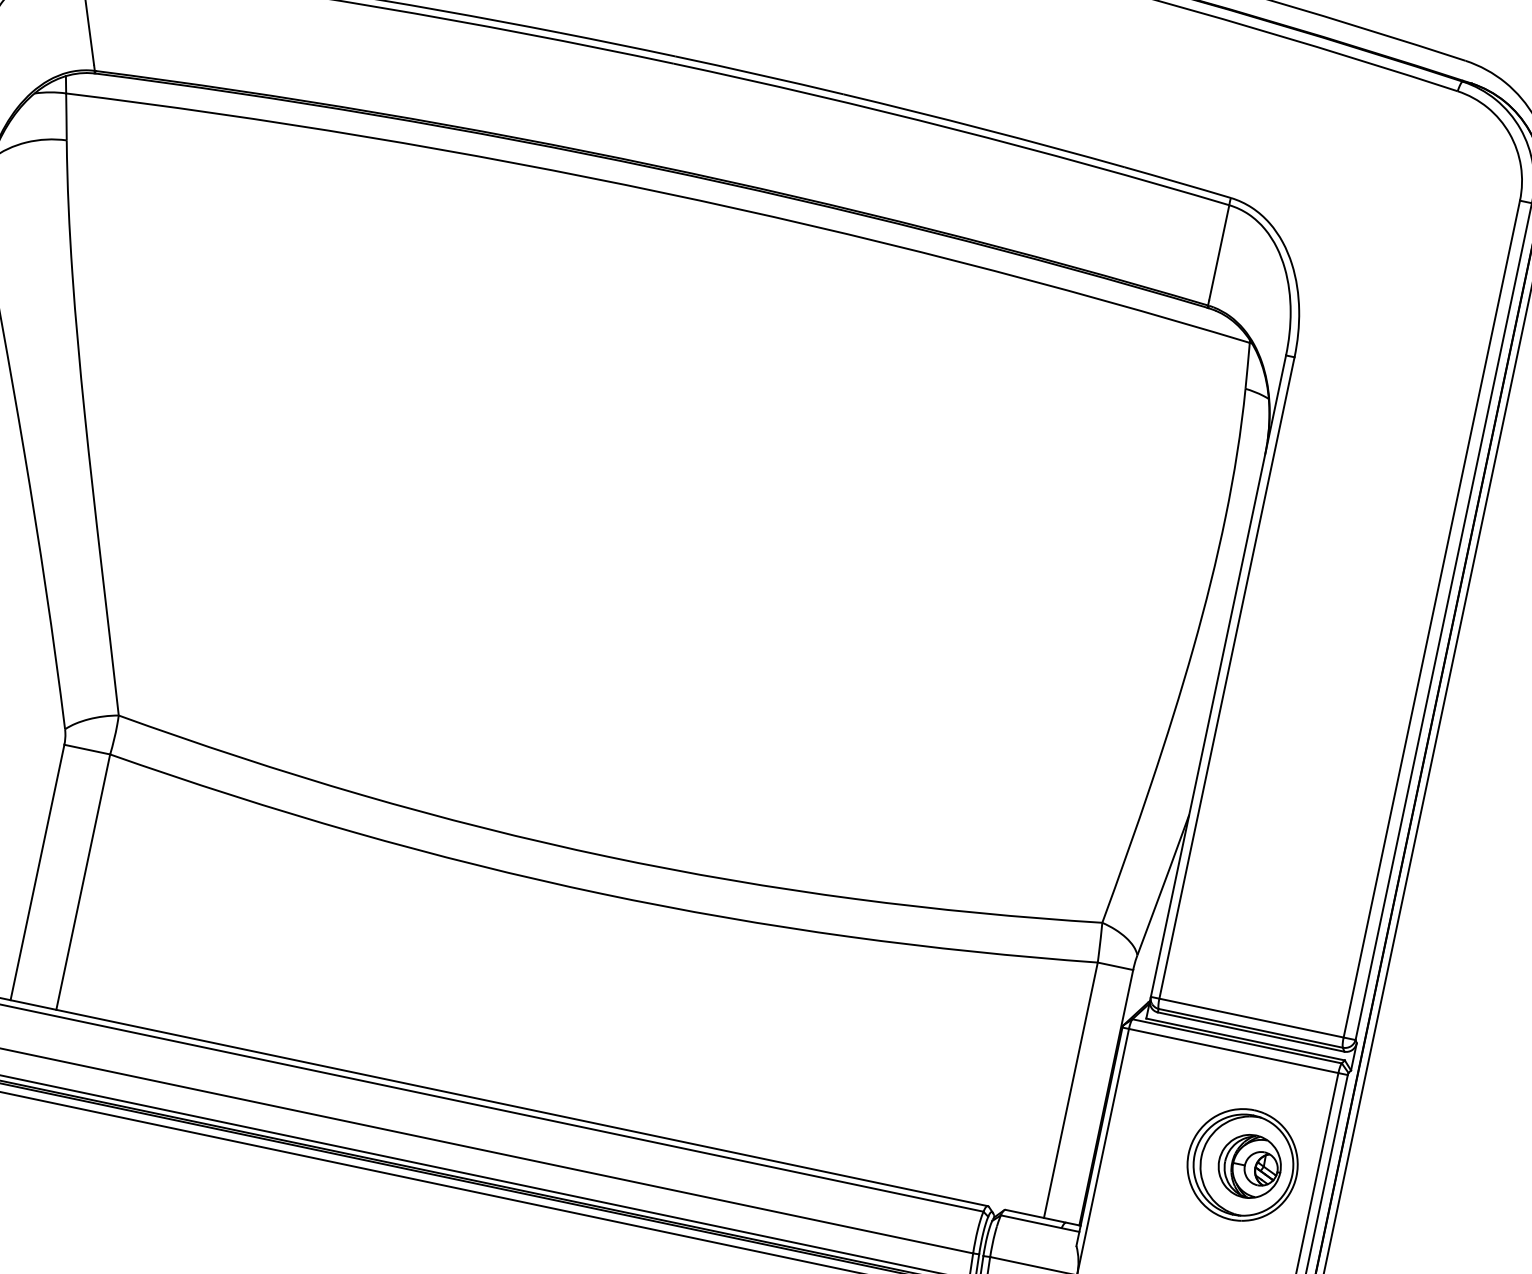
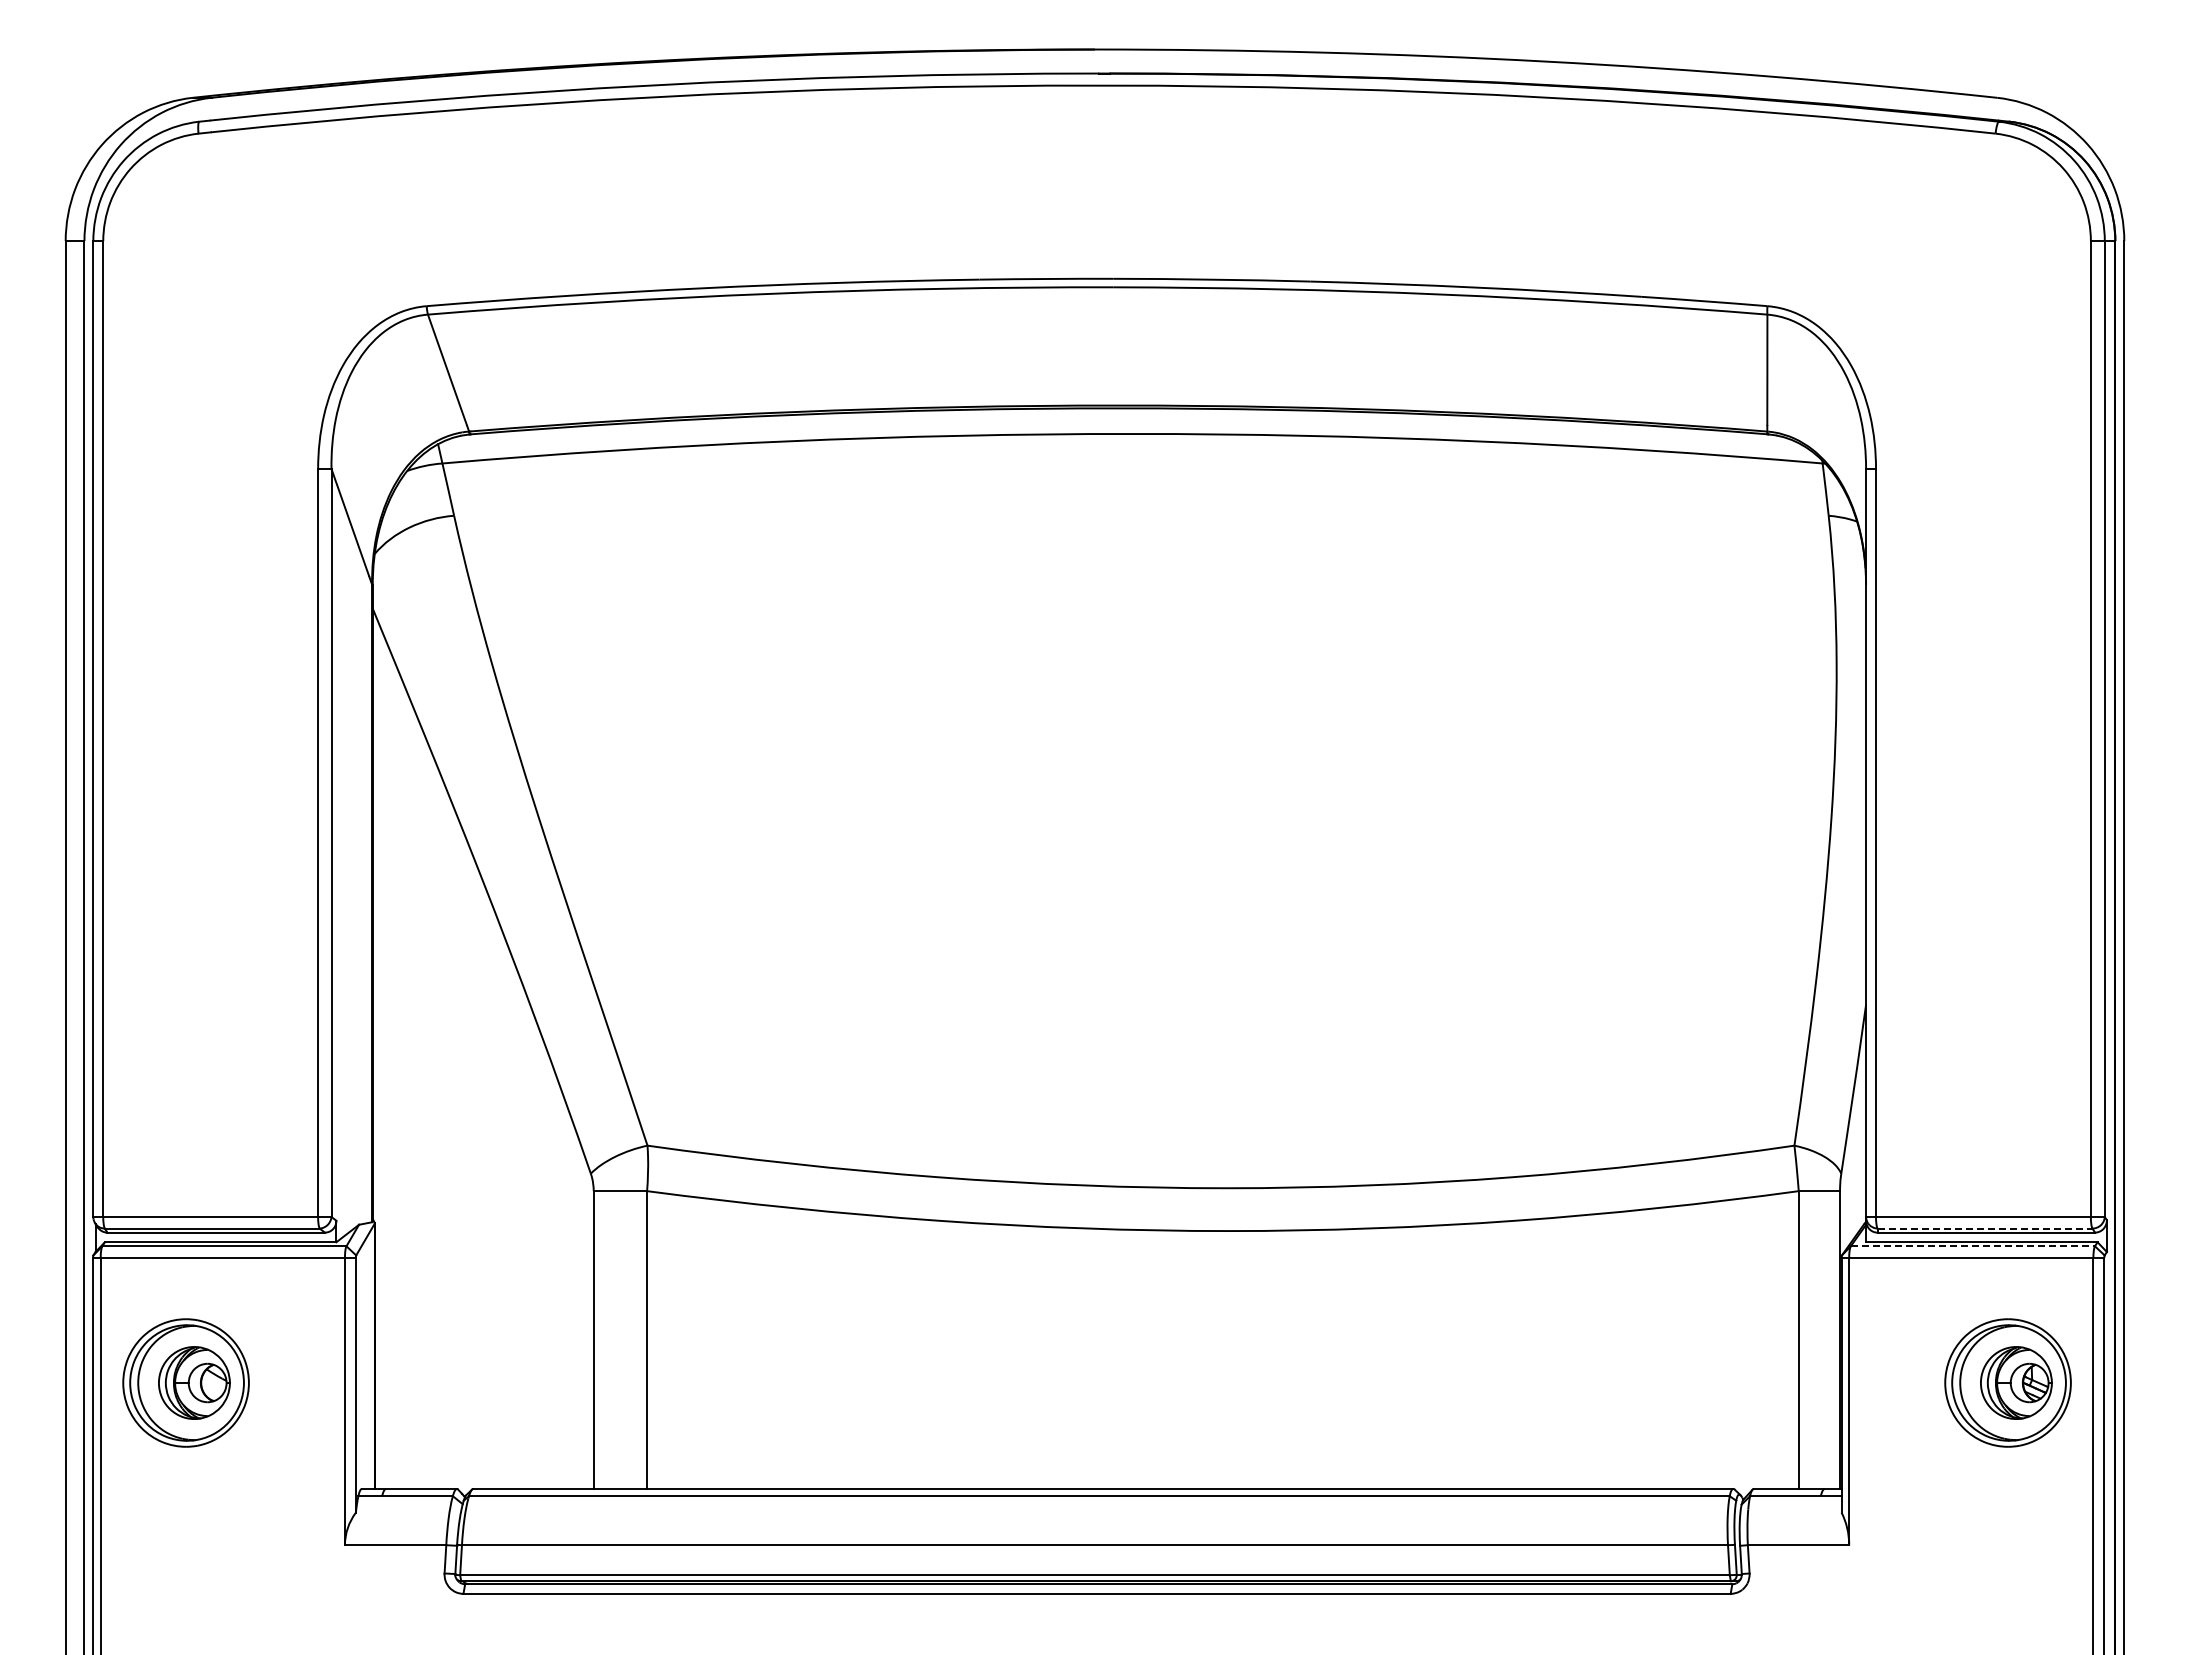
line: (1251, 1028) -> (1985, 1228), solid -> dashed
line: (1237, 1041) -> (1973, 1246), solid -> dashed

